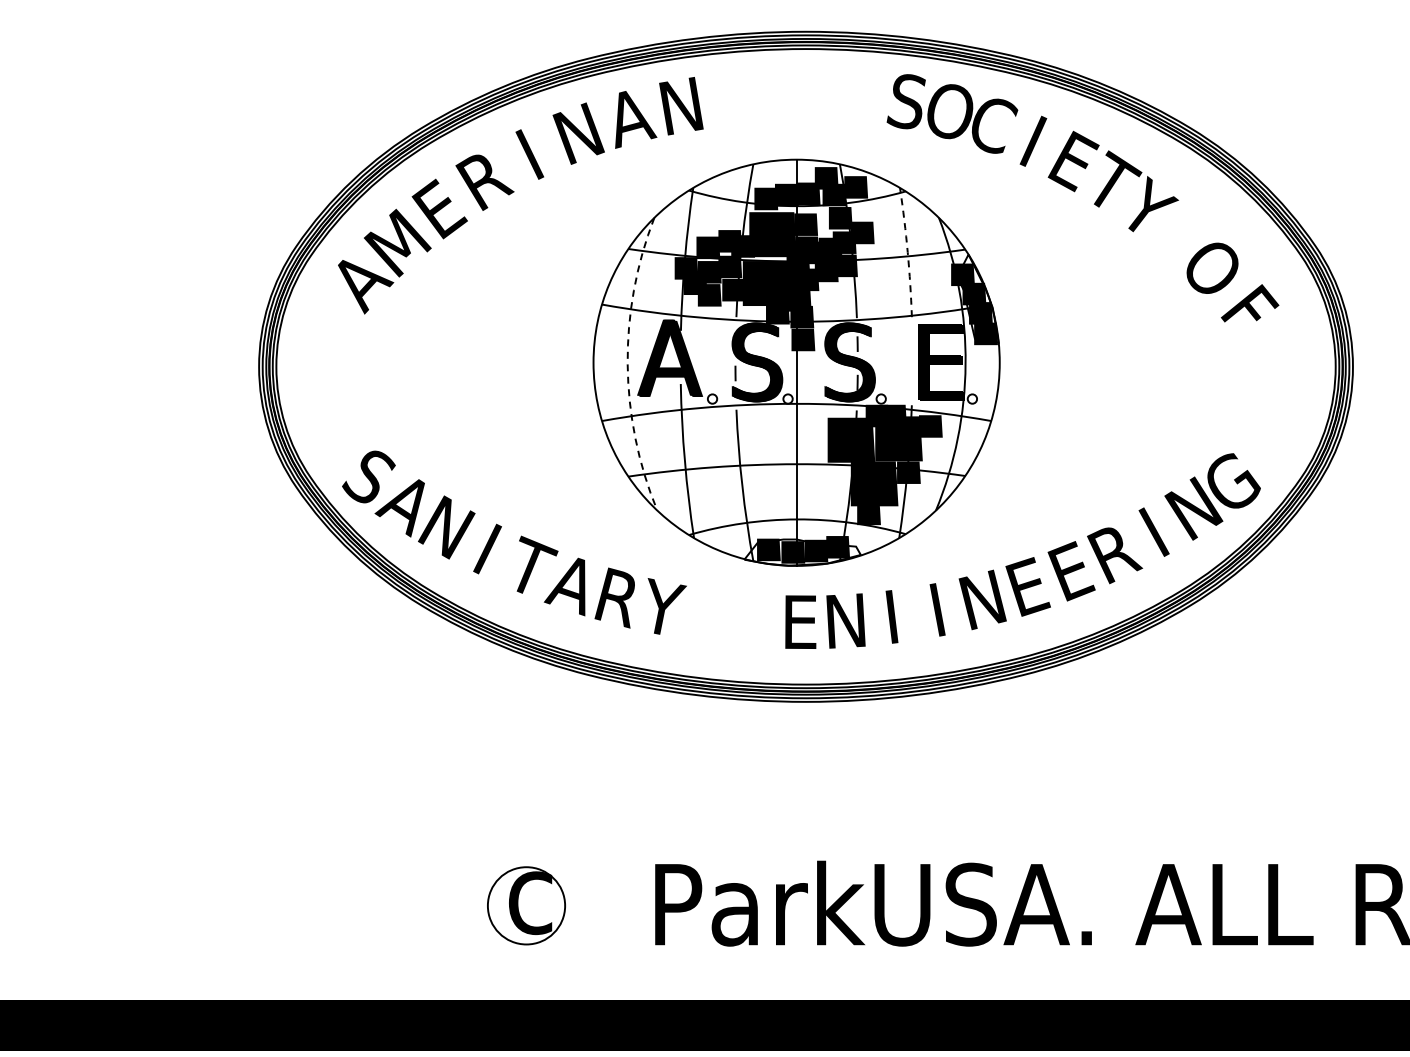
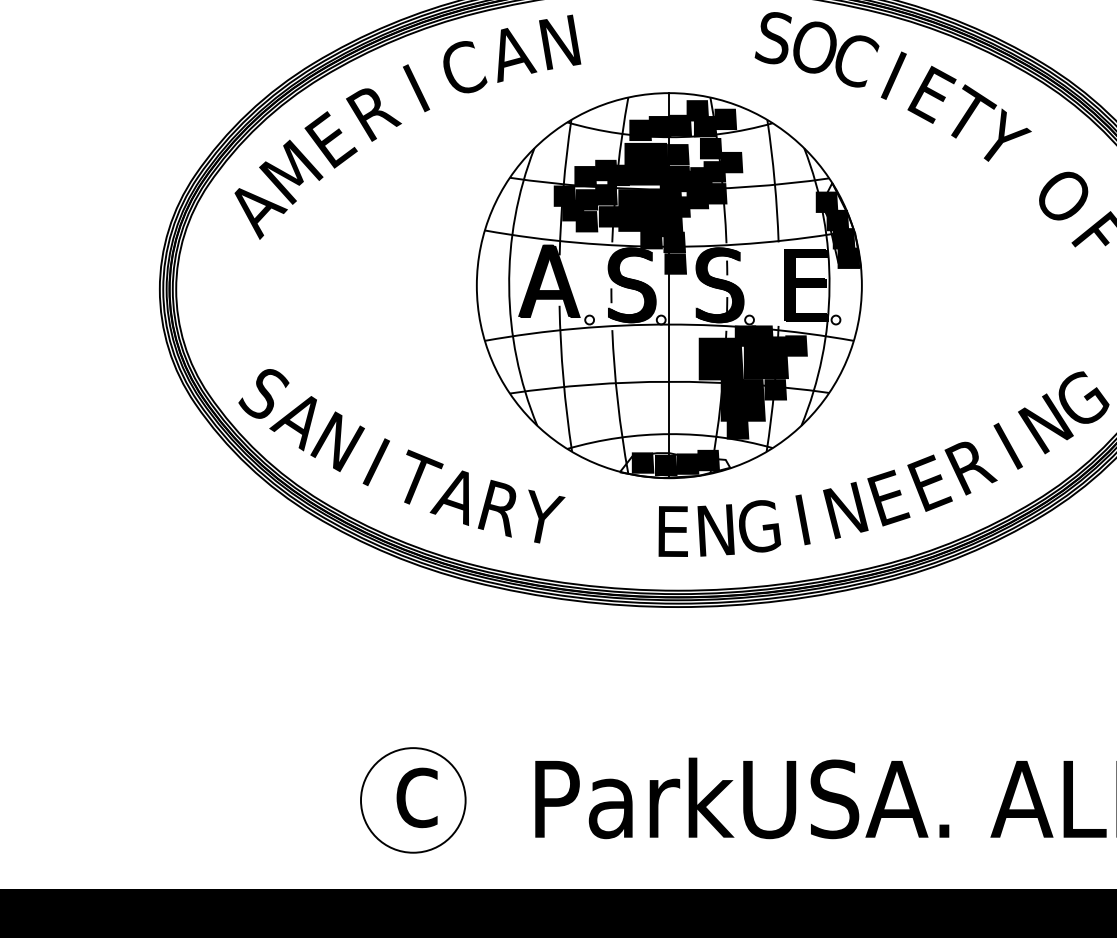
text: (578, 133) -> (462, 68), N -> C
arc: (907, 252) -> (774, 181), dashed -> solid
arc: (627, 364) -> (509, 287), dashed -> solid
text: (892, 616) -> (760, 526), I -> G
circle: (526, 905) -> (413, 800), size x1.43

